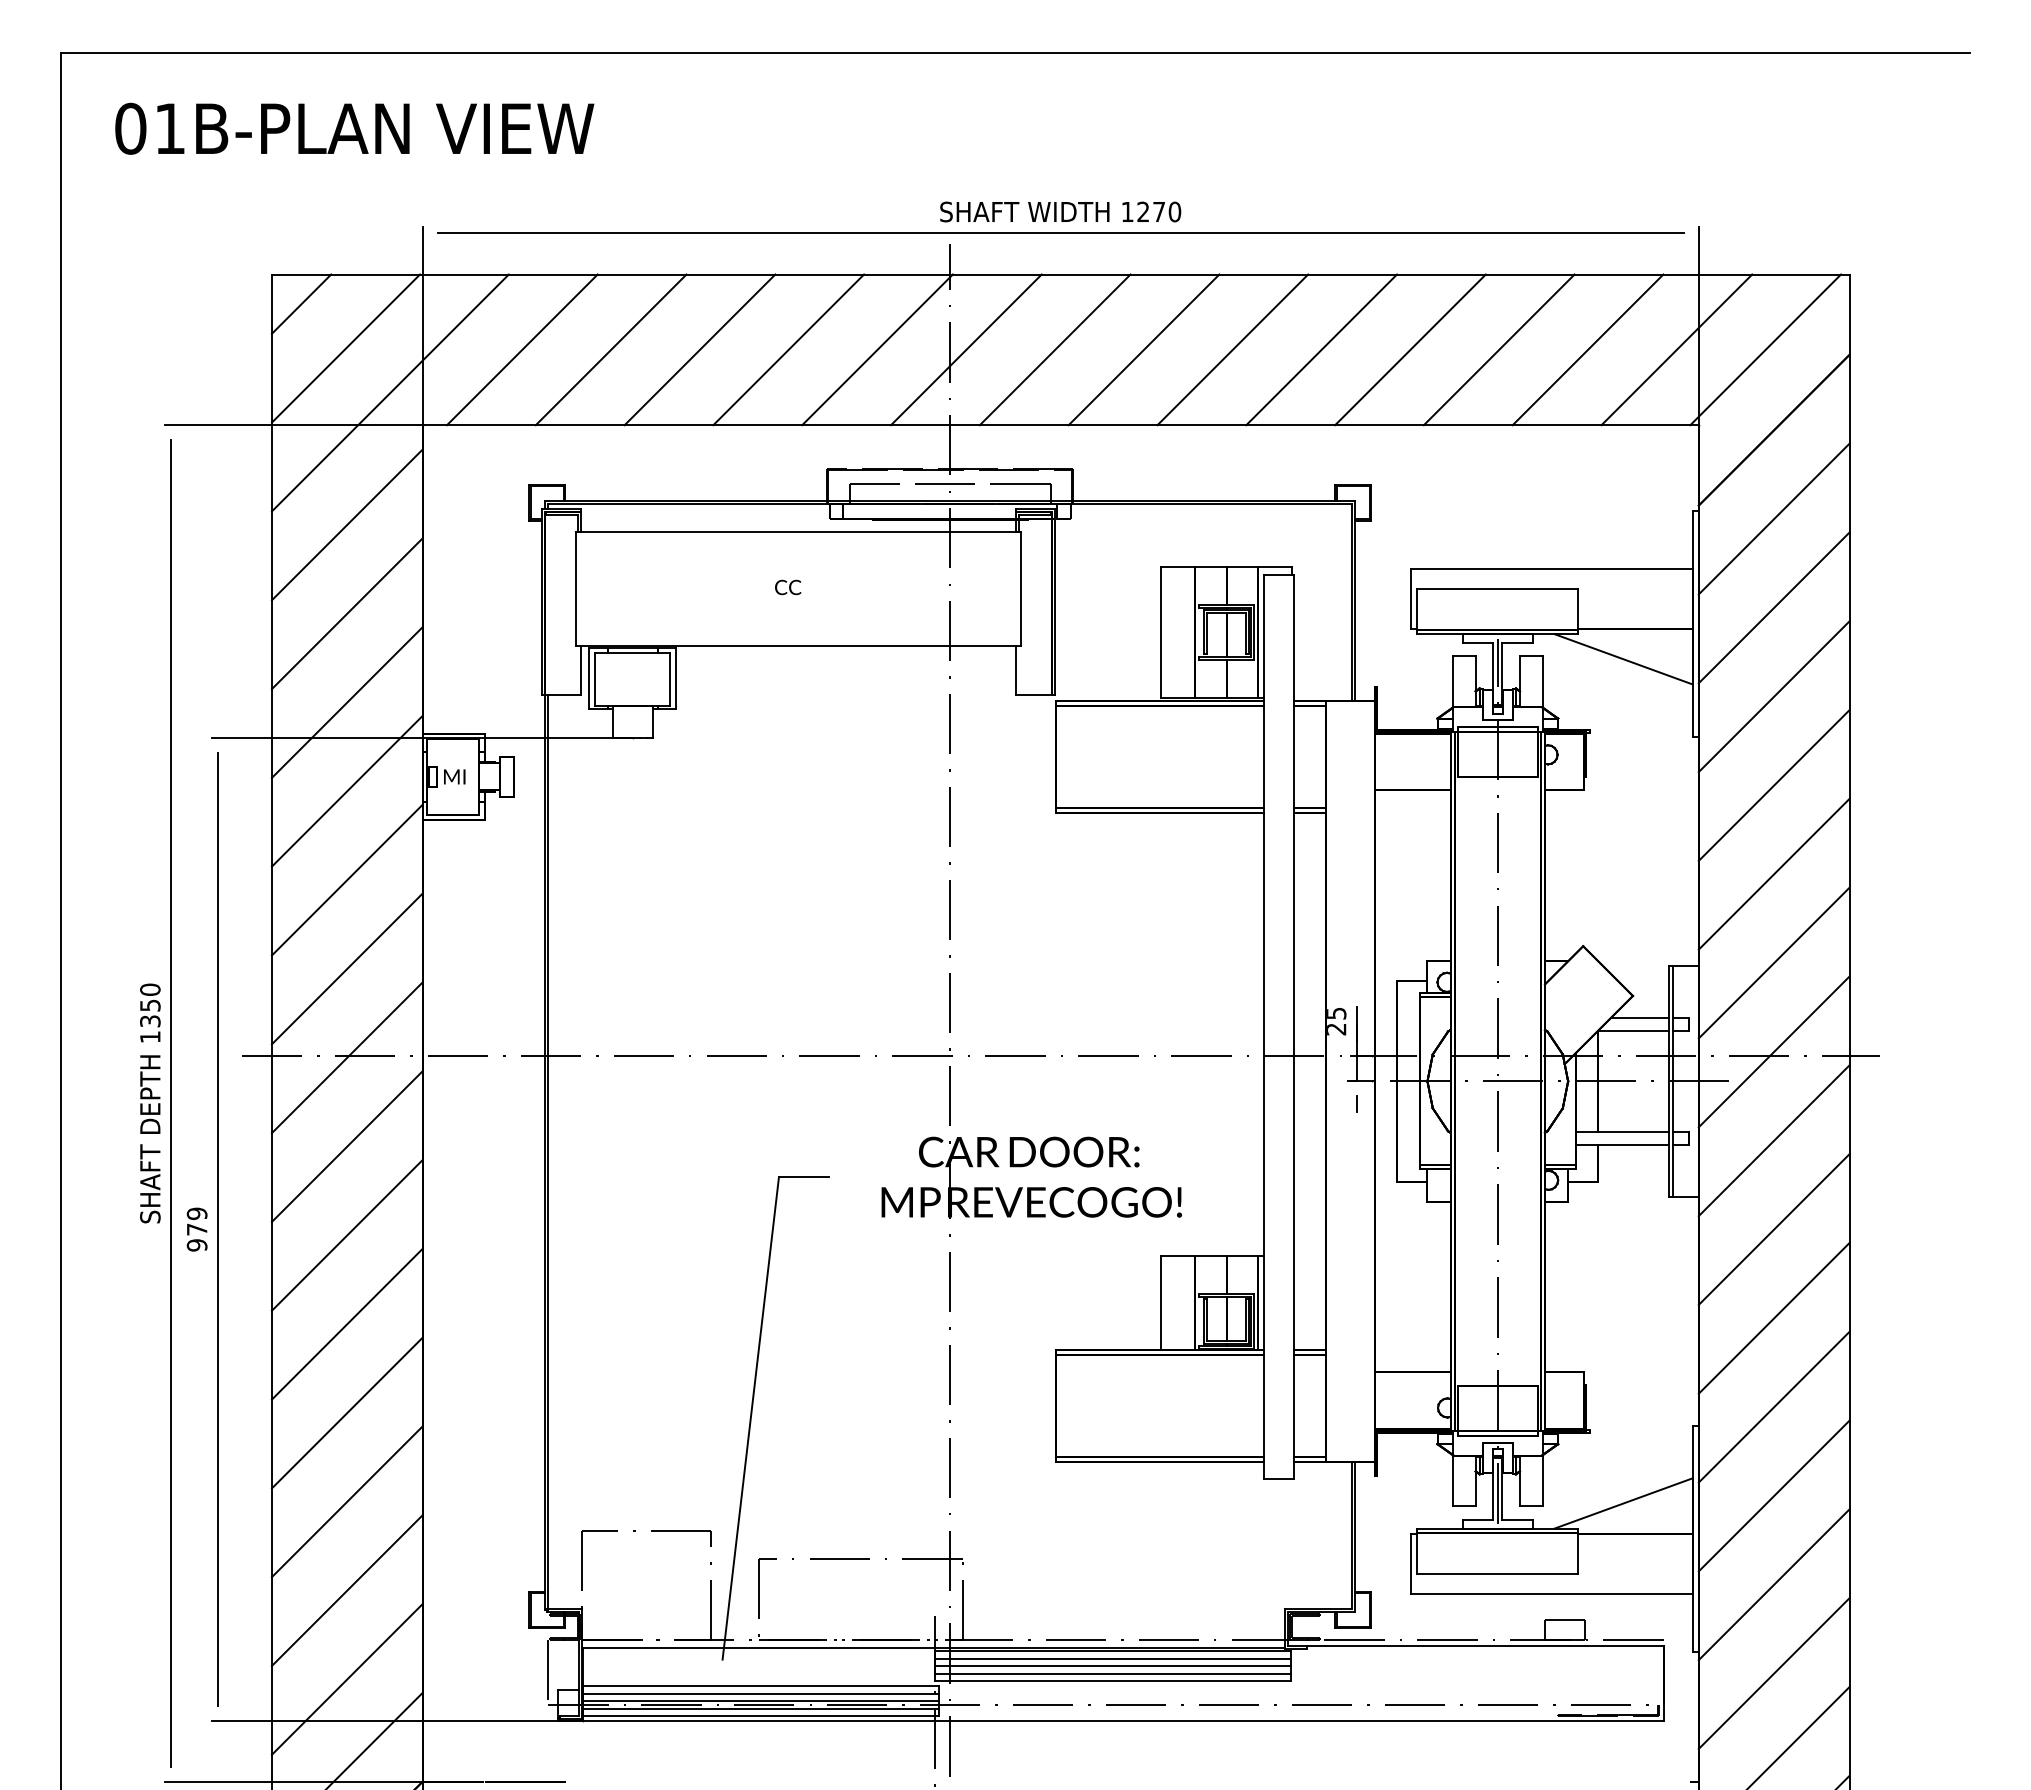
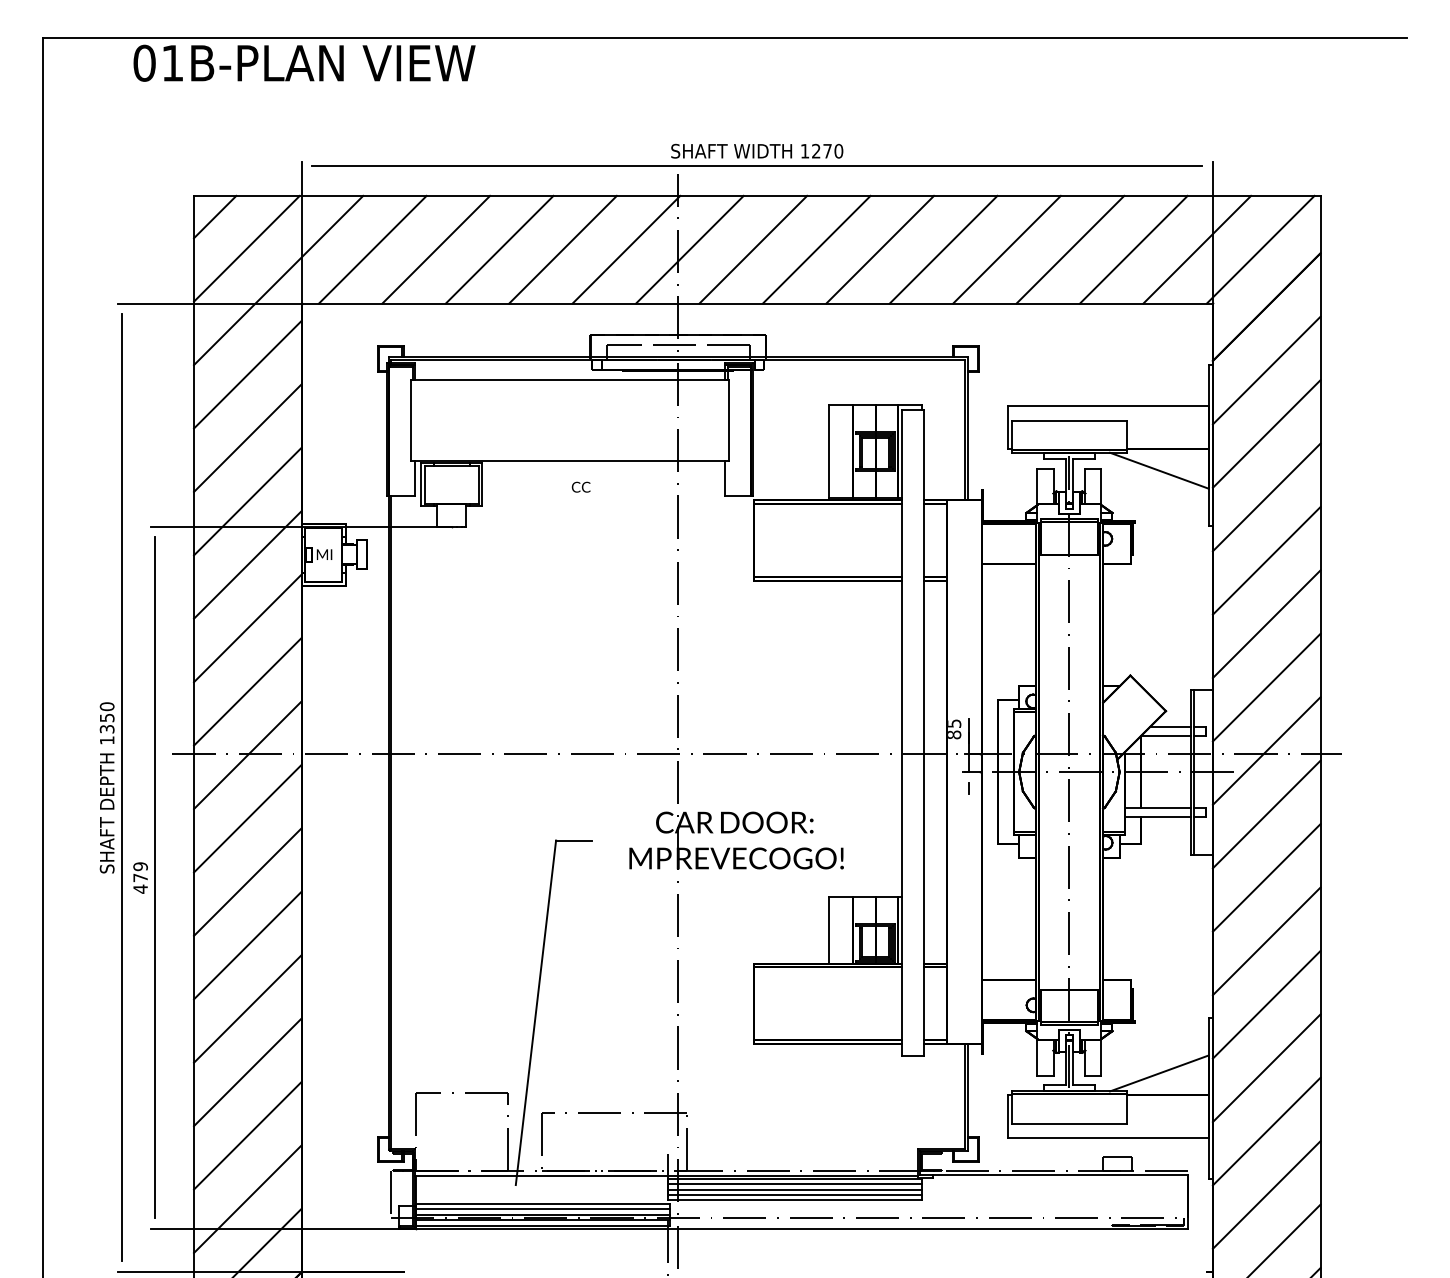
text: (354, 128) -> (304, 63), moved
text: (788, 587) -> (581, 487), moved
text: (1336, 1029) -> (954, 735), 25 -> 85
text: (196, 1244) -> (140, 888), 979 -> 479

